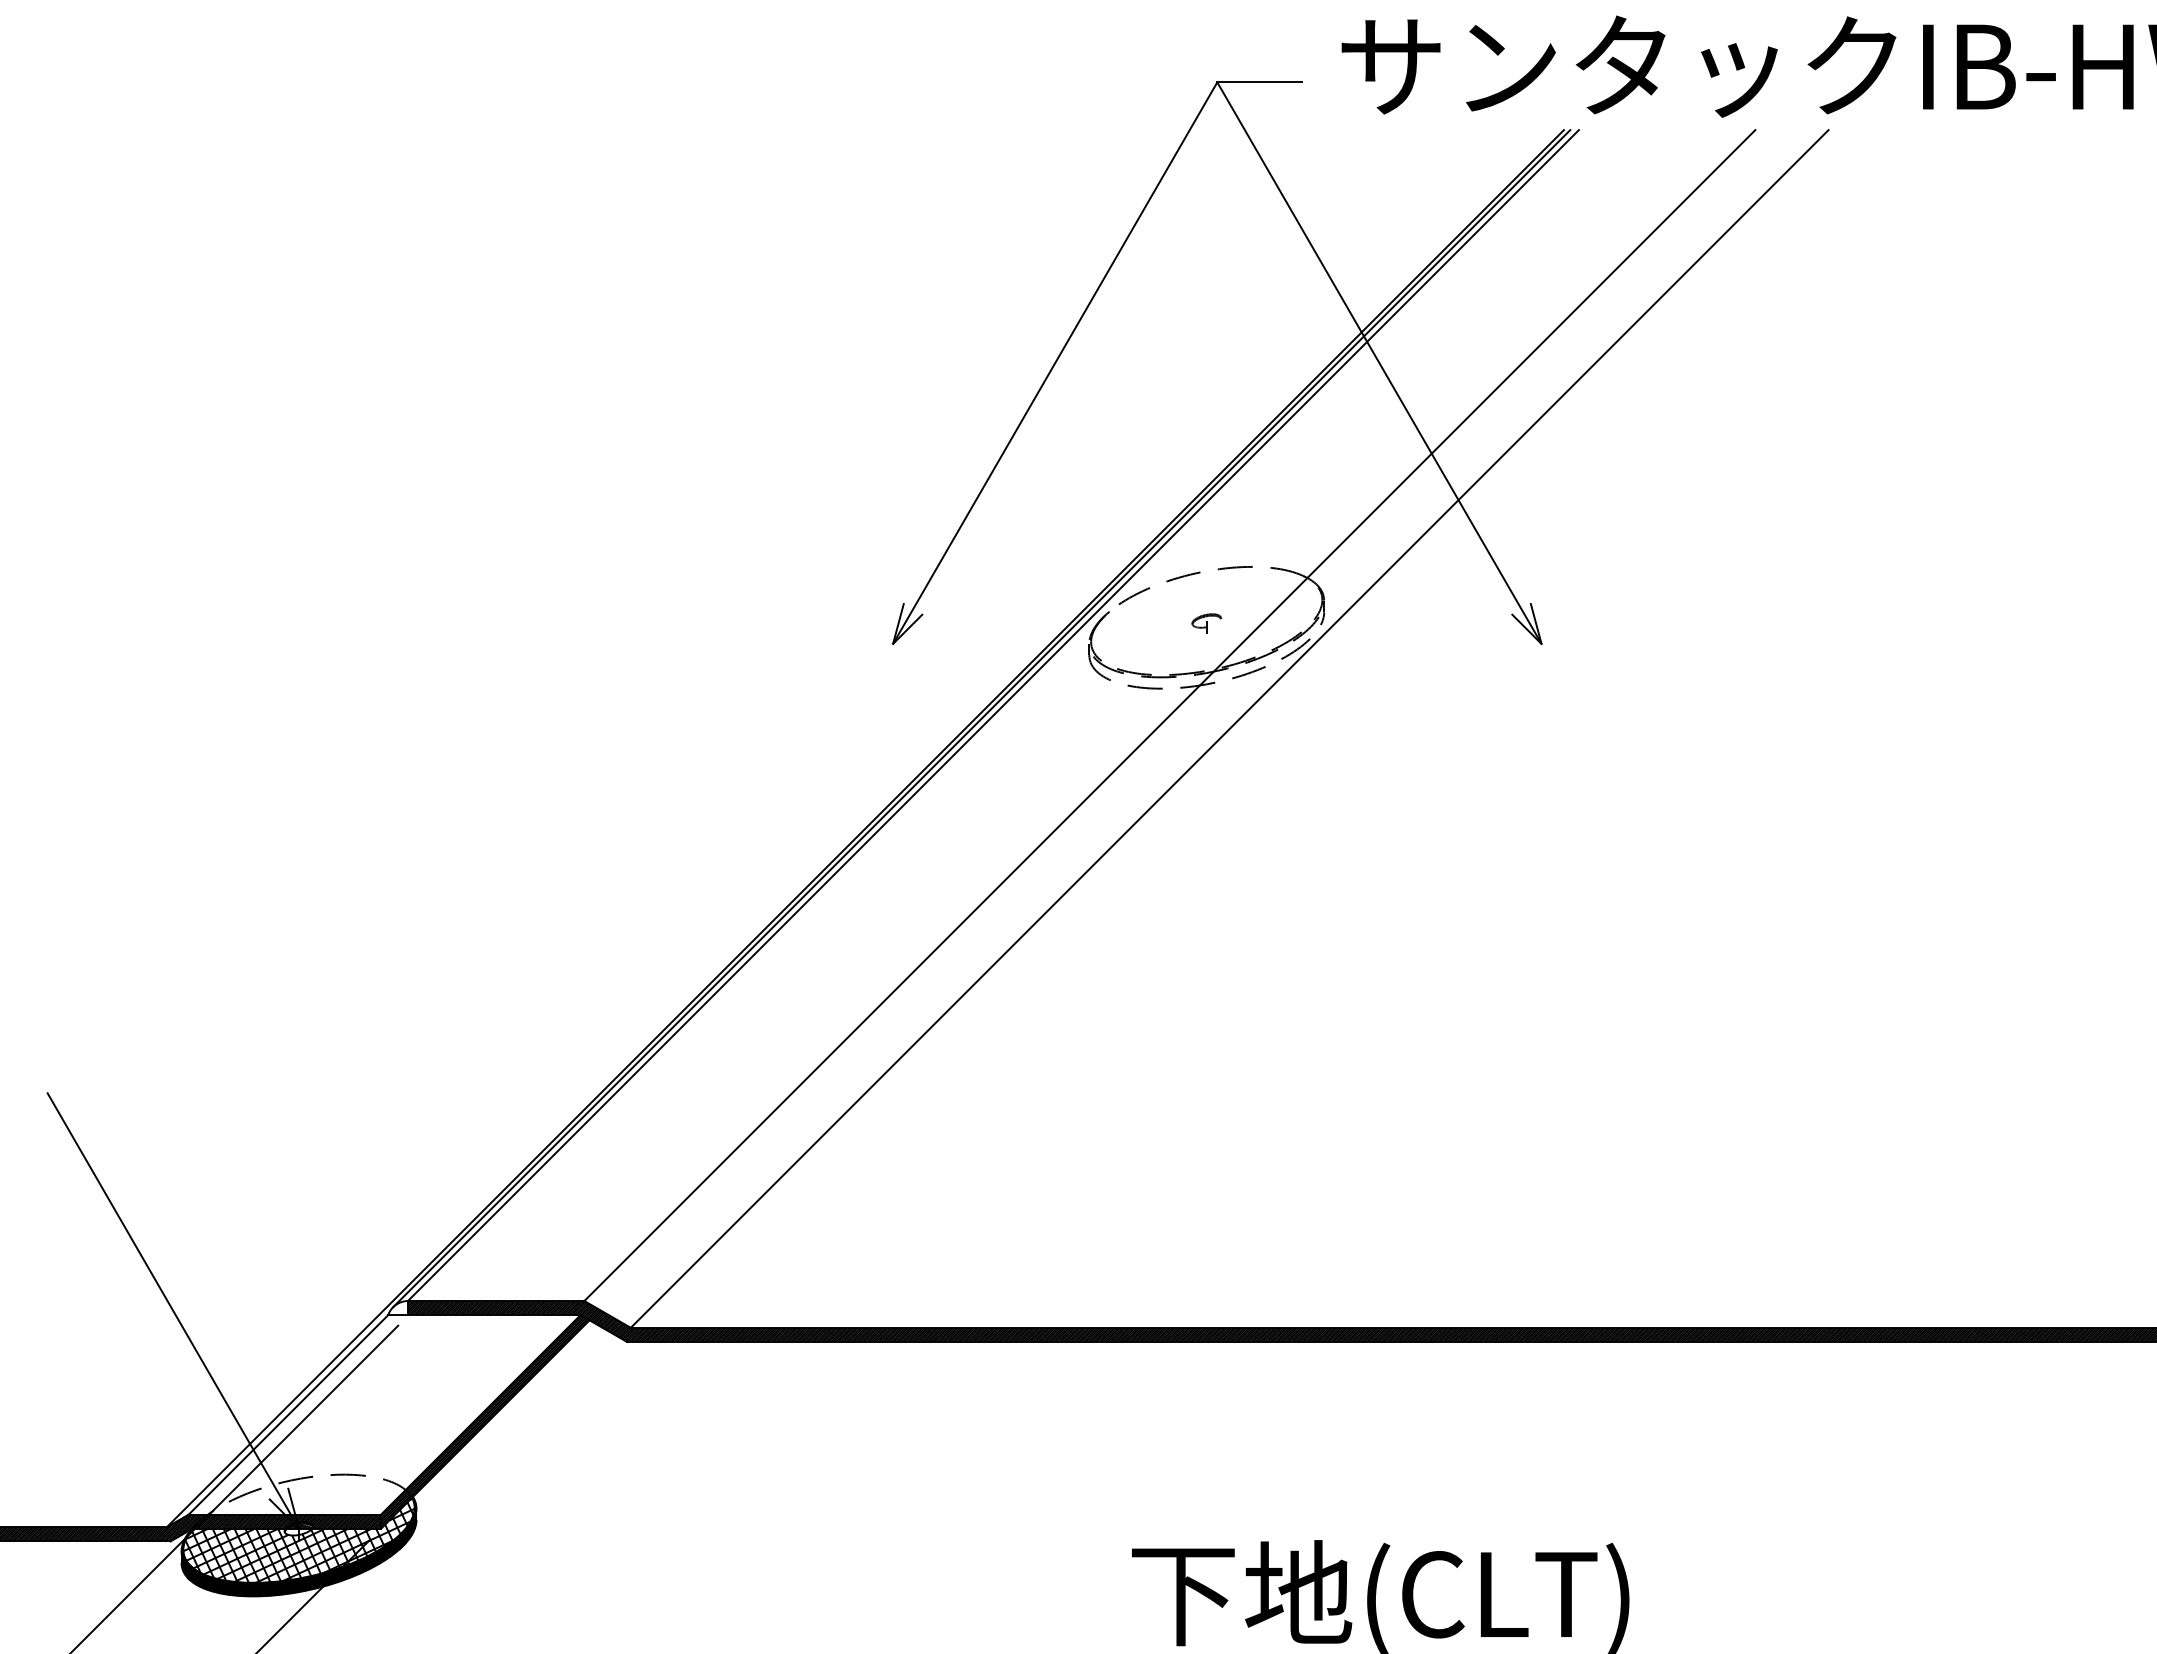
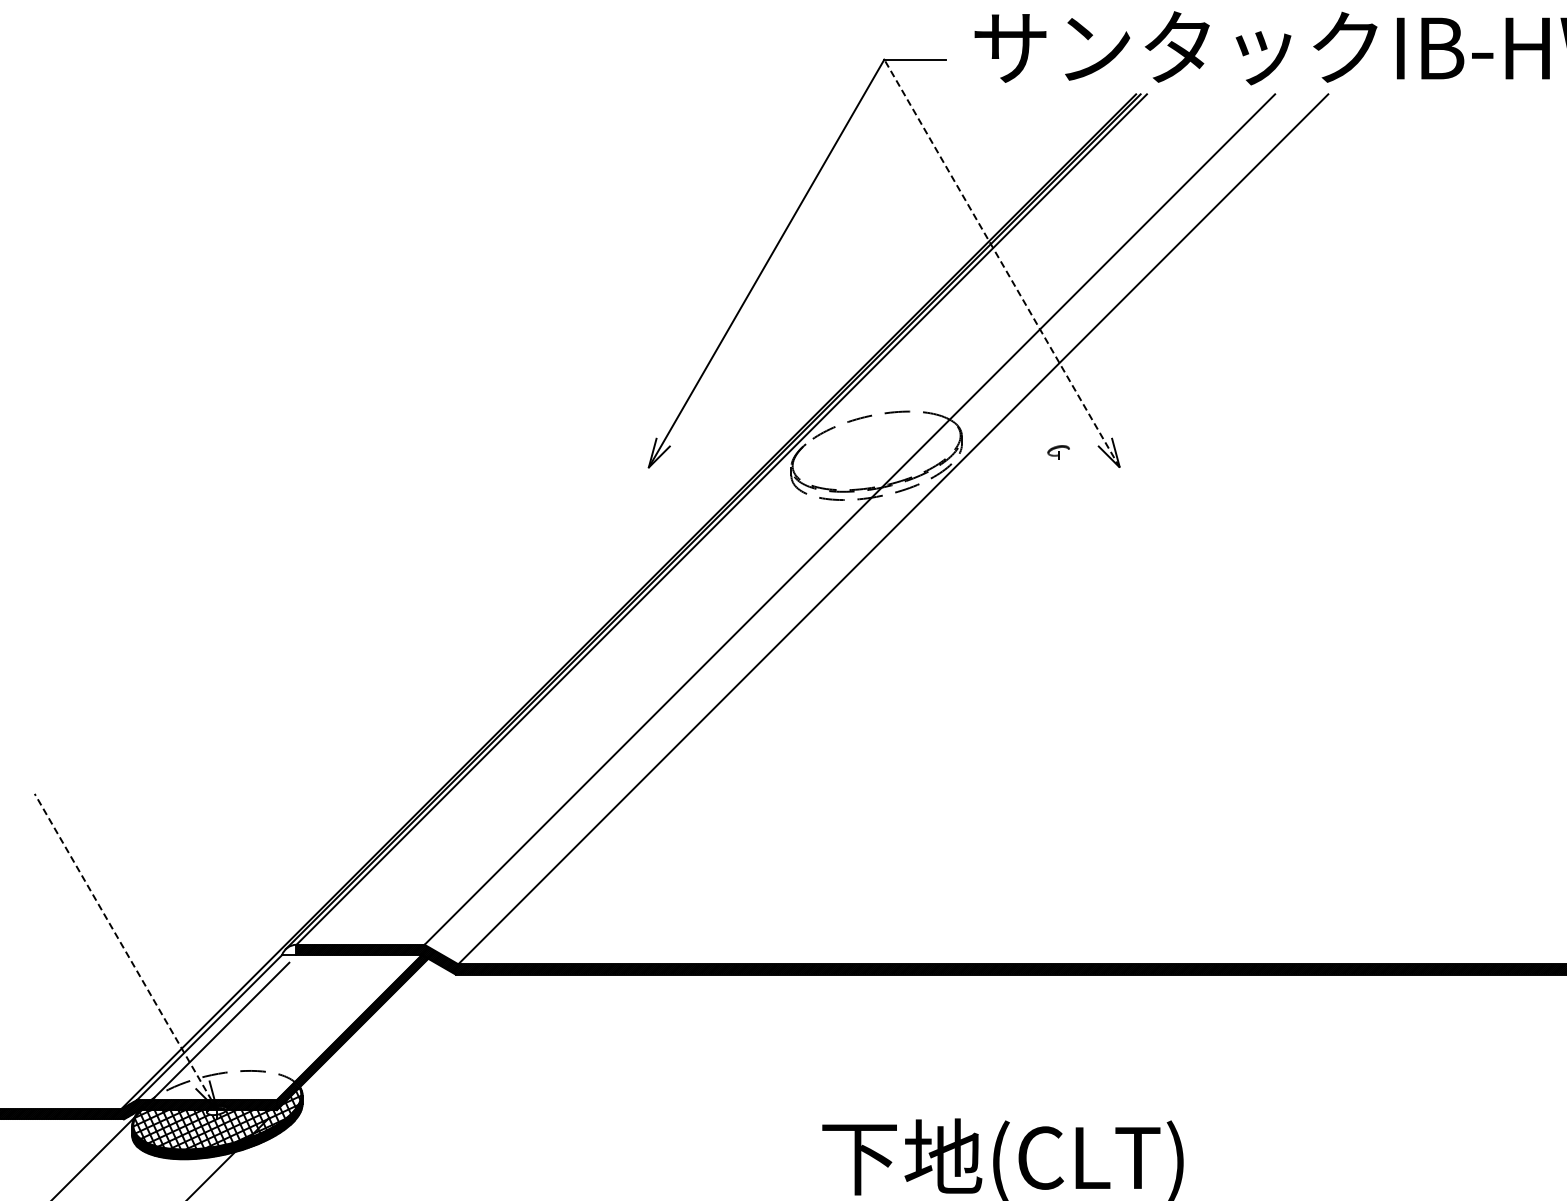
line: (1380, 363) -> (1002, 263), solid -> dashed
part: (1206, 623) -> (1058, 452), moved
line: (173, 1311) -> (126, 952), solid -> dashed

